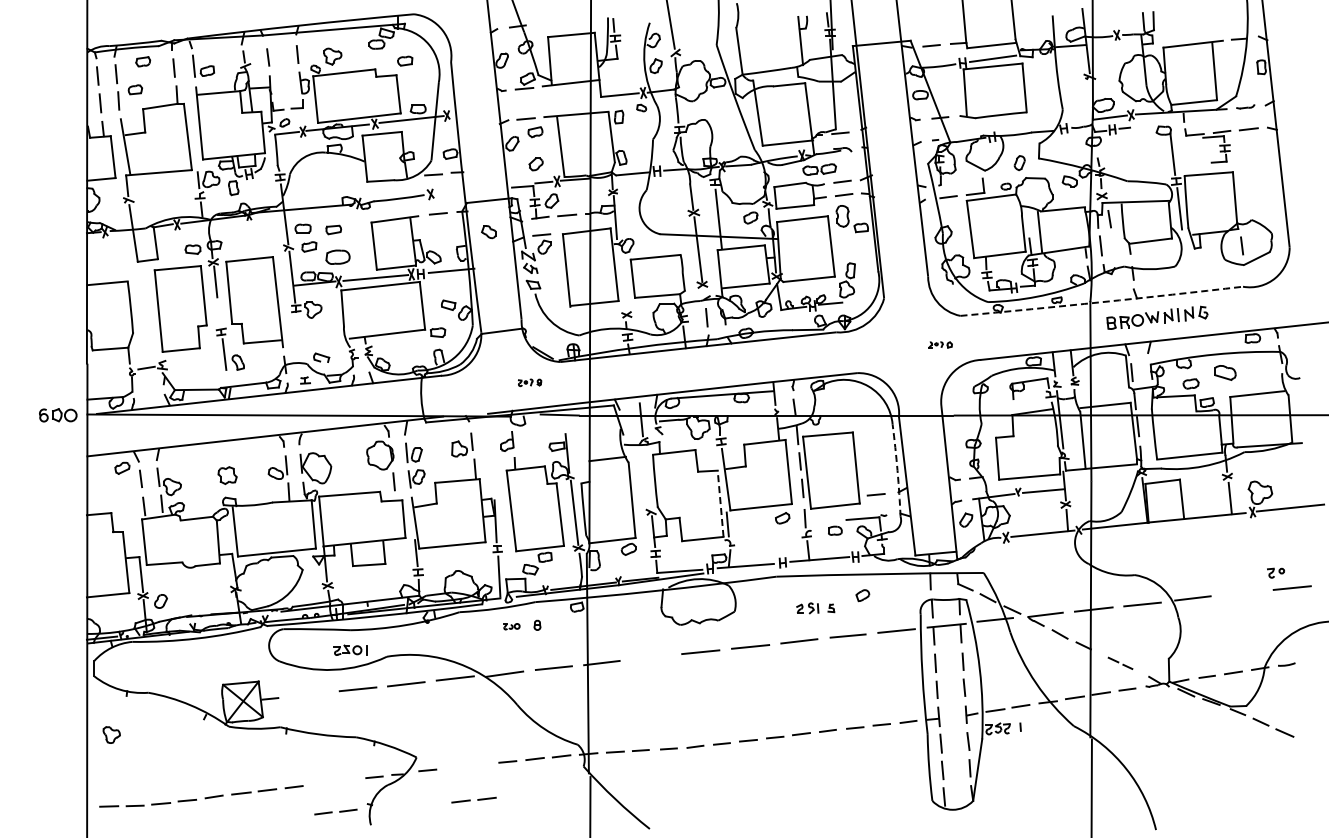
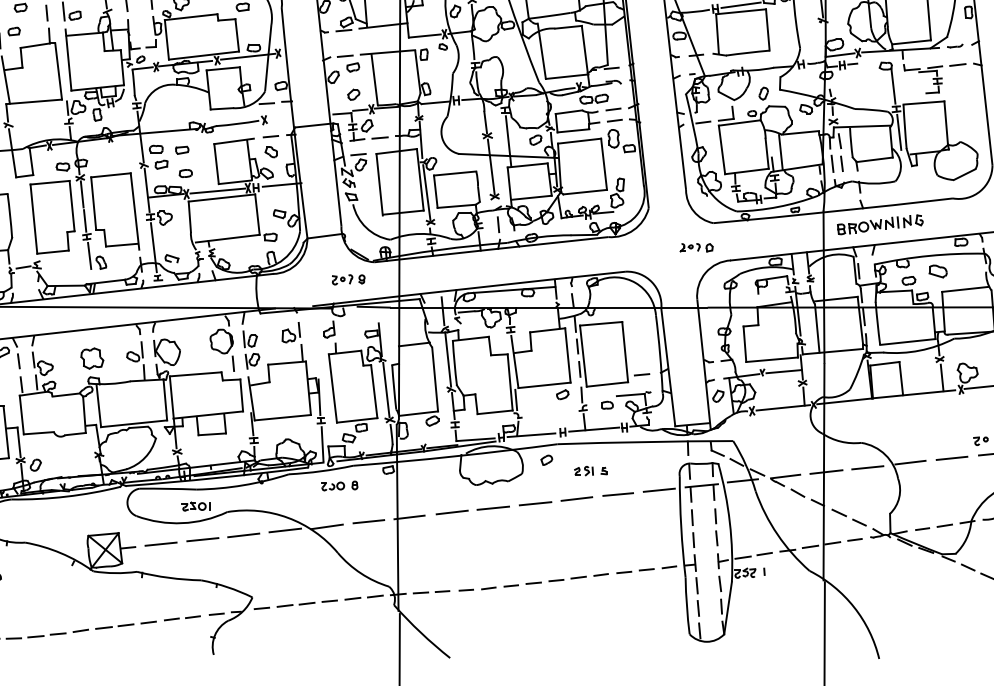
part: (488, 232) -> (271, 152), moved
line: (1242, 245) -> (842, 163), moved
part: (337, 257) -> (185, 173), size x0.62
line: (622, 279) -> (426, 192), added
arc: (1101, 302) -> (832, 211), dashed -> solid
line: (218, 312) -> (84, 220), added
line: (299, 344) -> (153, 247), added
part: (940, 344) -> (696, 247), size x1.67
part: (529, 382) -> (348, 279), size x1.67
arc: (897, 470) -> (660, 354), dashed -> solid
part: (227, 475) -> (92, 358), size x1.43
line: (647, 476) -> (448, 359), added
line: (720, 503) -> (510, 382), dashed -> solid
line: (1241, 593) -> (951, 458), added
part: (862, 595) -> (546, 460), moved
part: (511, 626) -> (332, 486), size x1.67
line: (651, 657) -> (451, 512), added
part: (1120, 663) -> (849, 517), size x1.67
line: (308, 694) -> (160, 544), added
line: (470, 799) -> (293, 604), moved
line: (332, 811) -> (179, 617), moved

